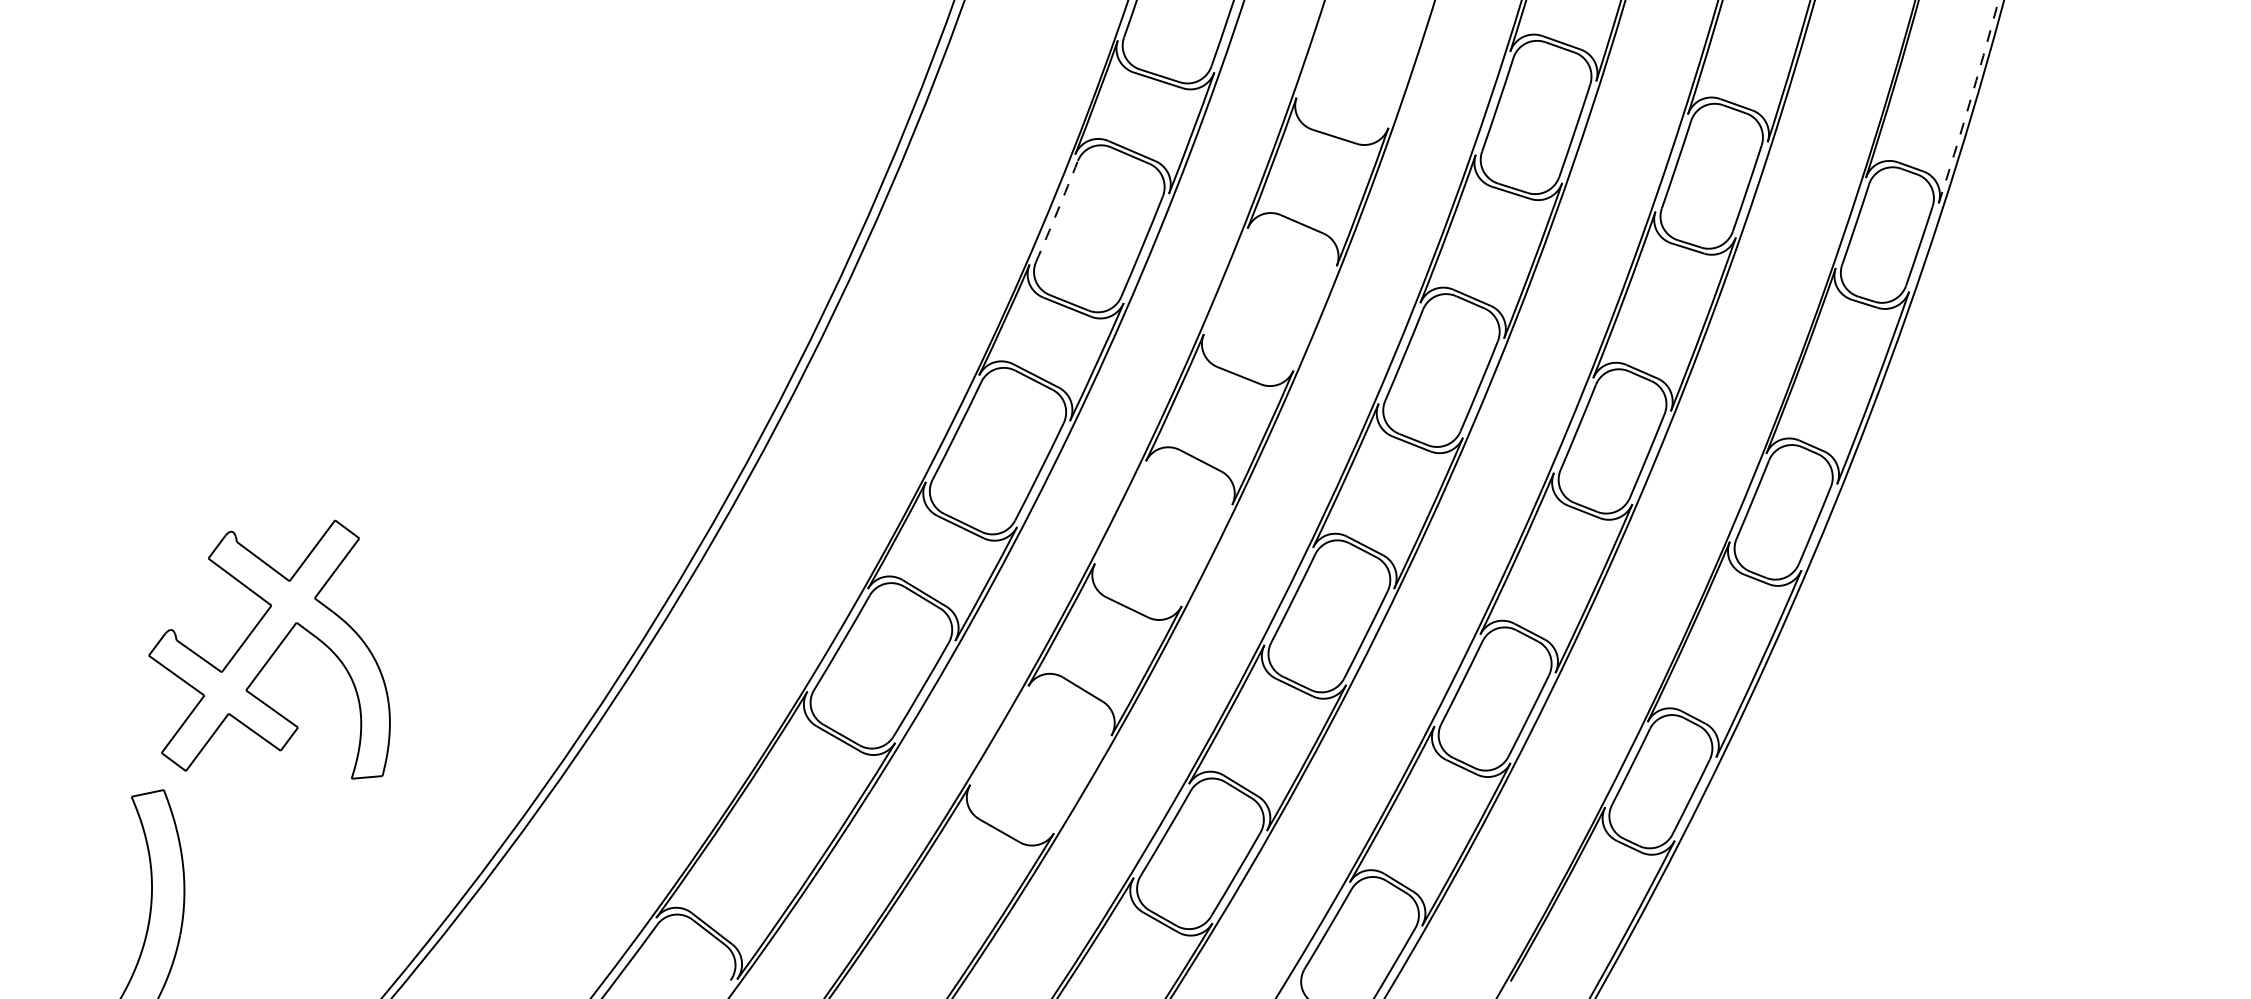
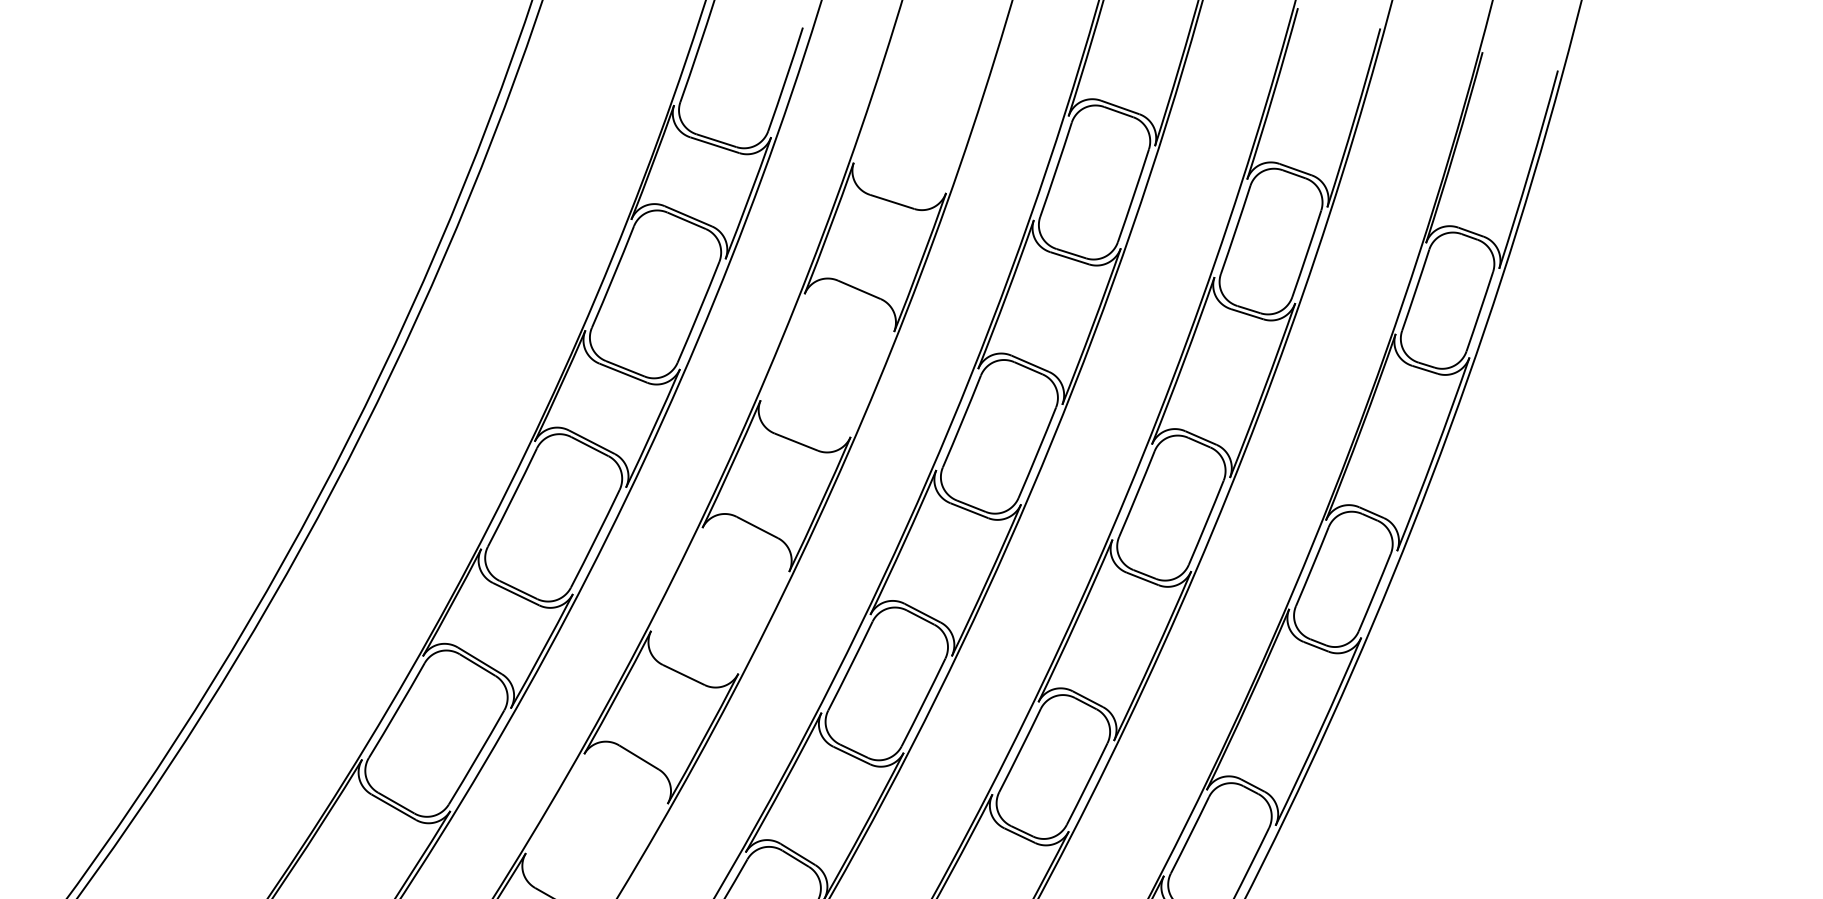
arc: (1969, 105) -> (1530, 170), dashed -> solid
arc: (1057, 211) -> (613, 276), dashed -> solid

